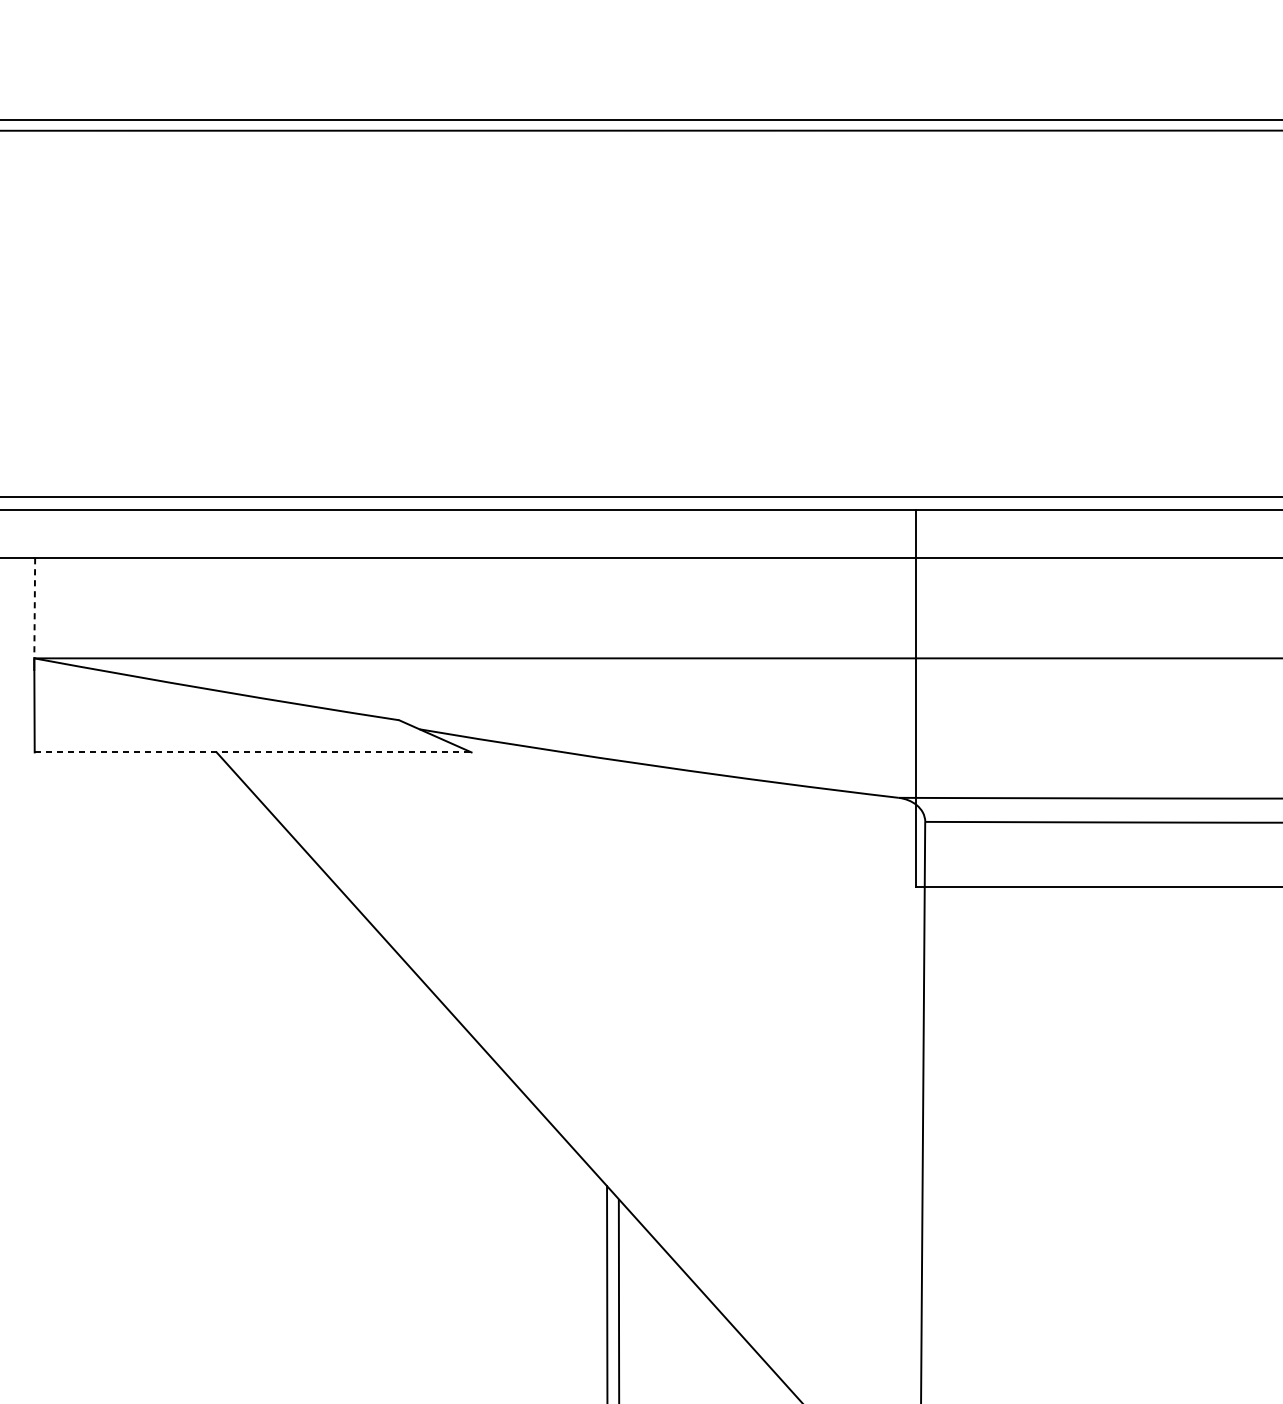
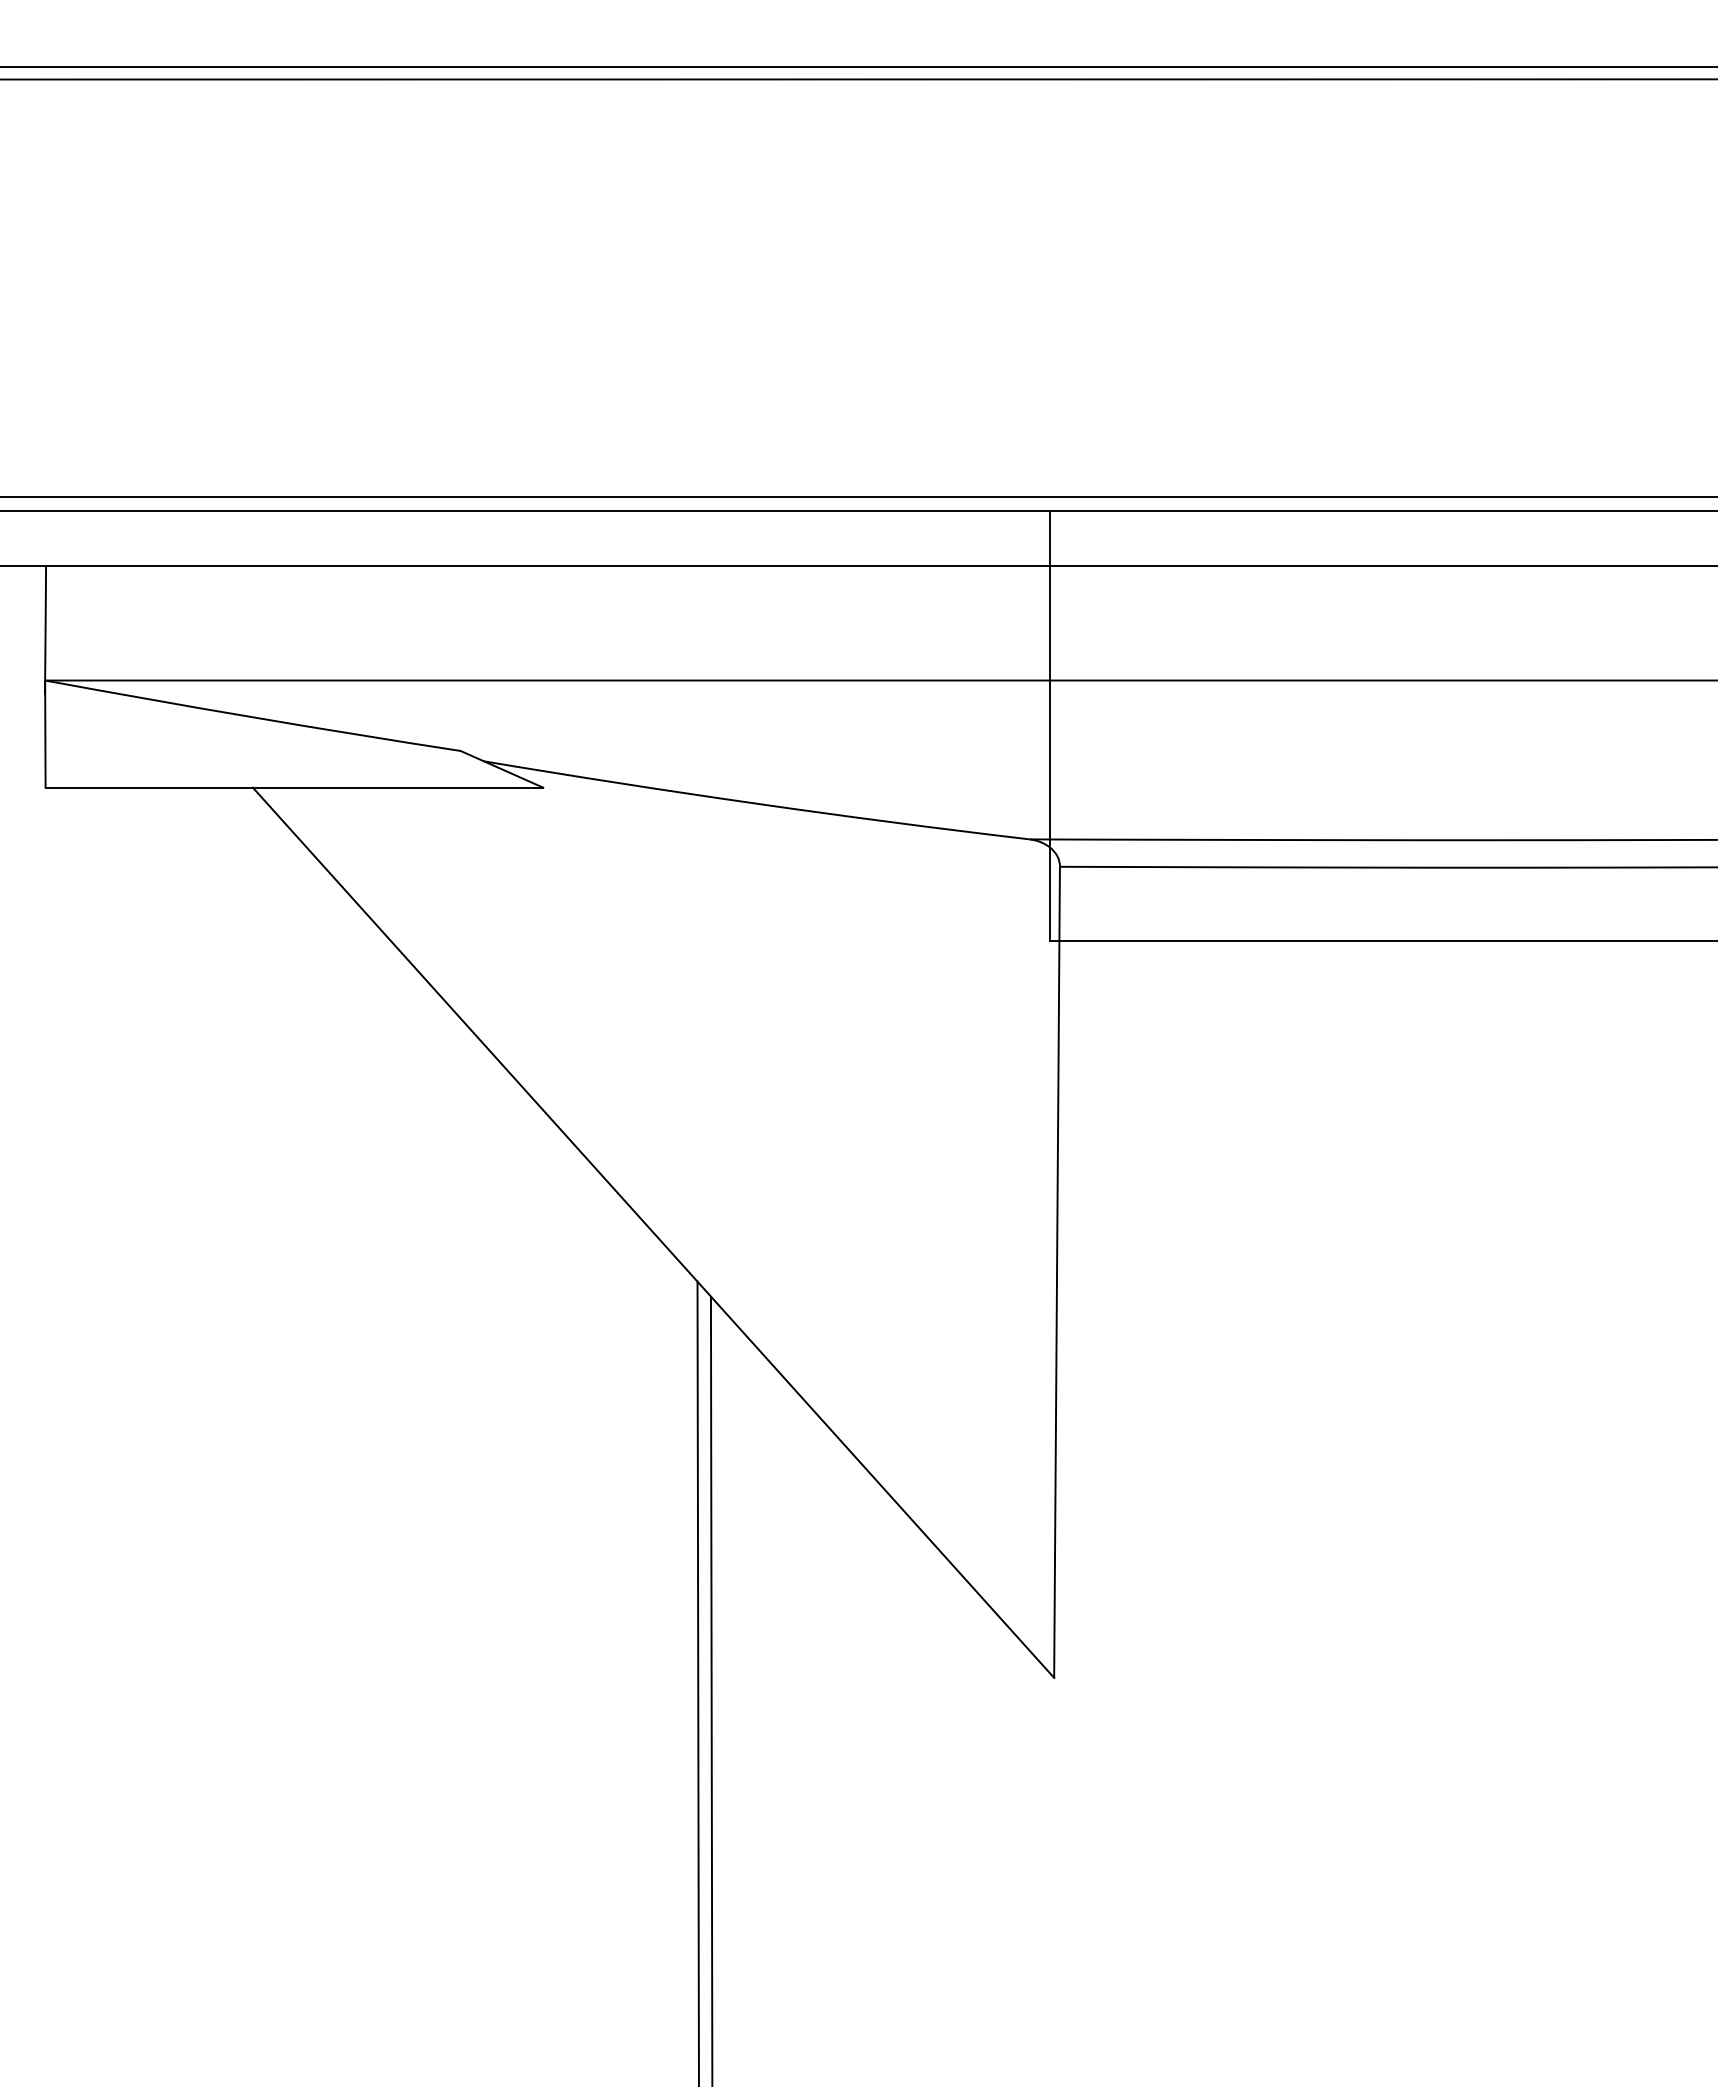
line: (34, 608) -> (45, 623), dashed -> solid
line: (253, 752) -> (294, 787), dashed -> solid

